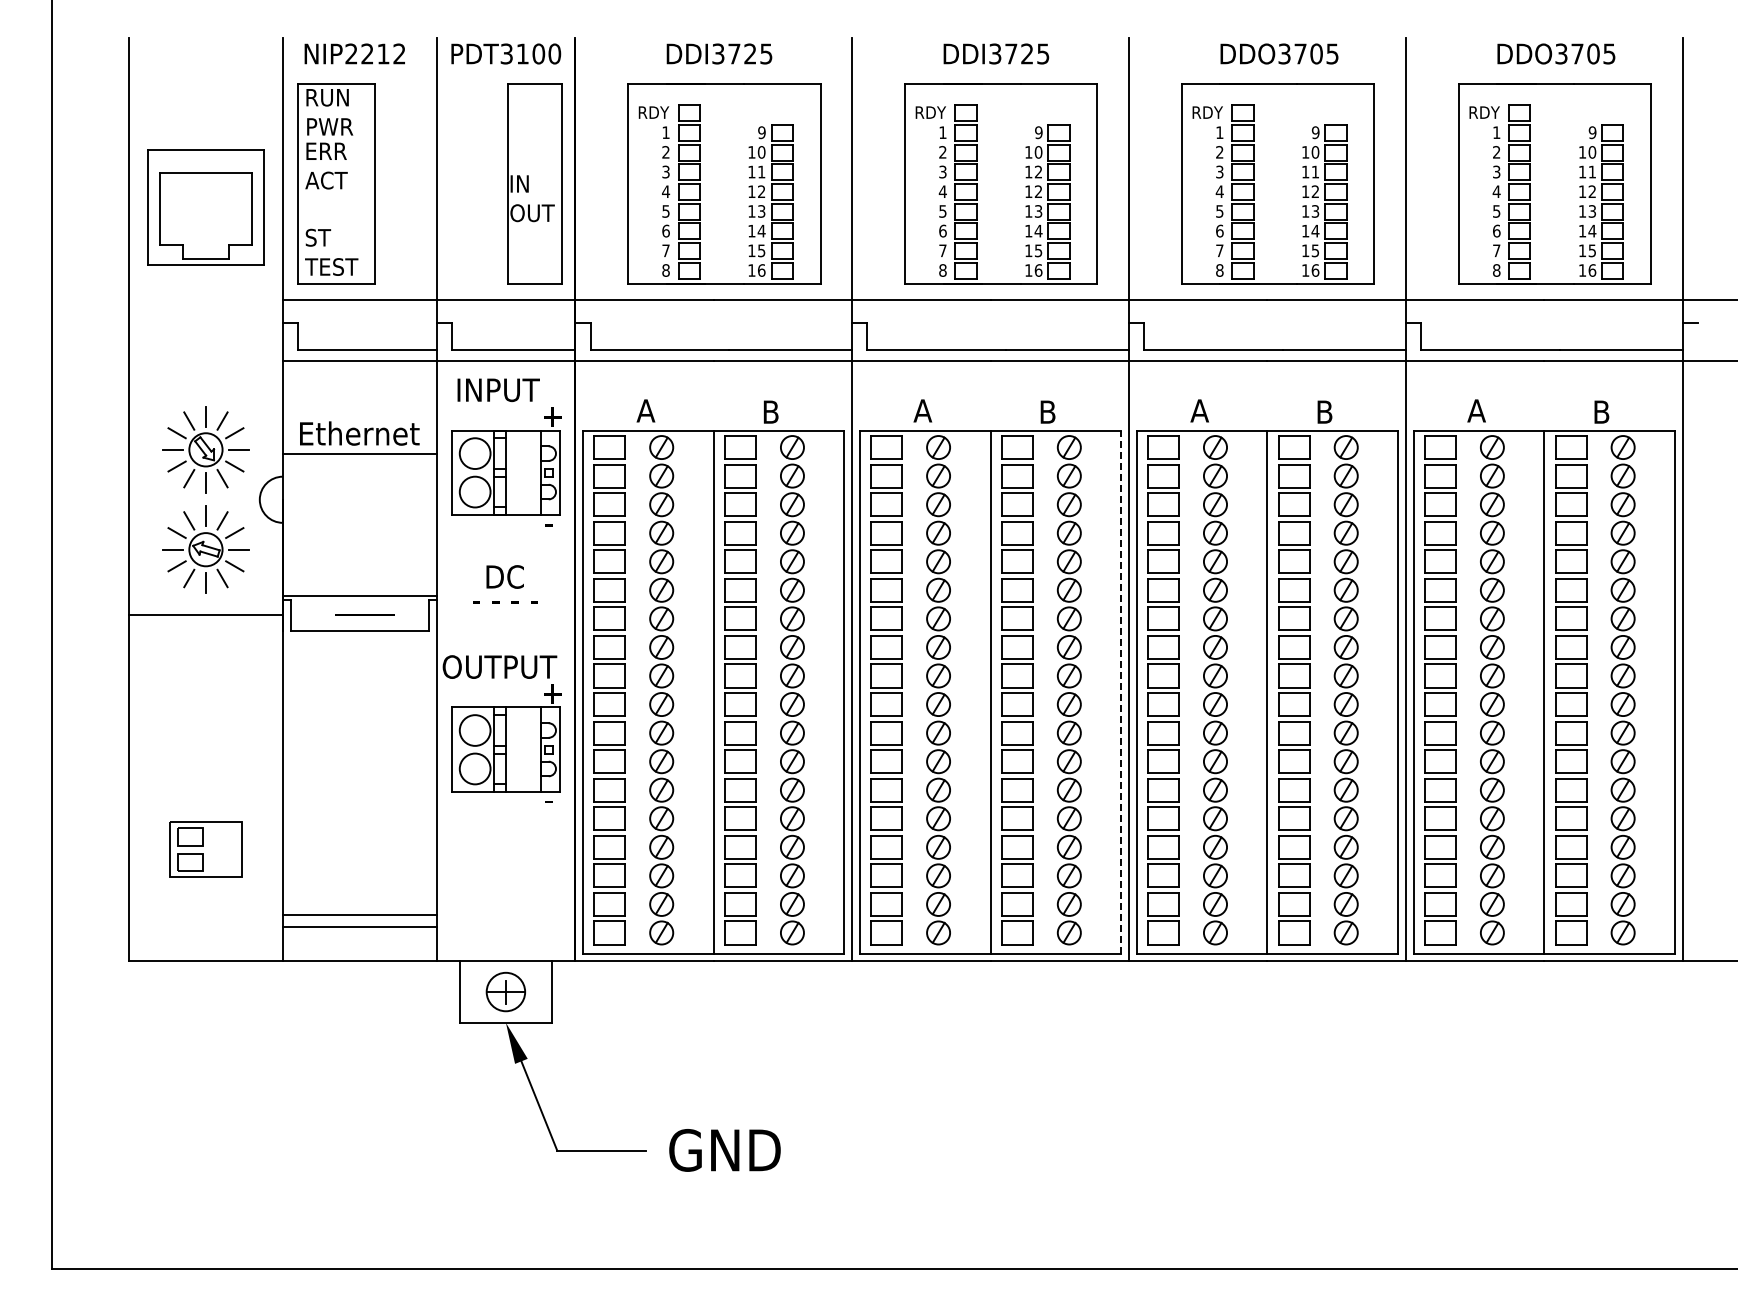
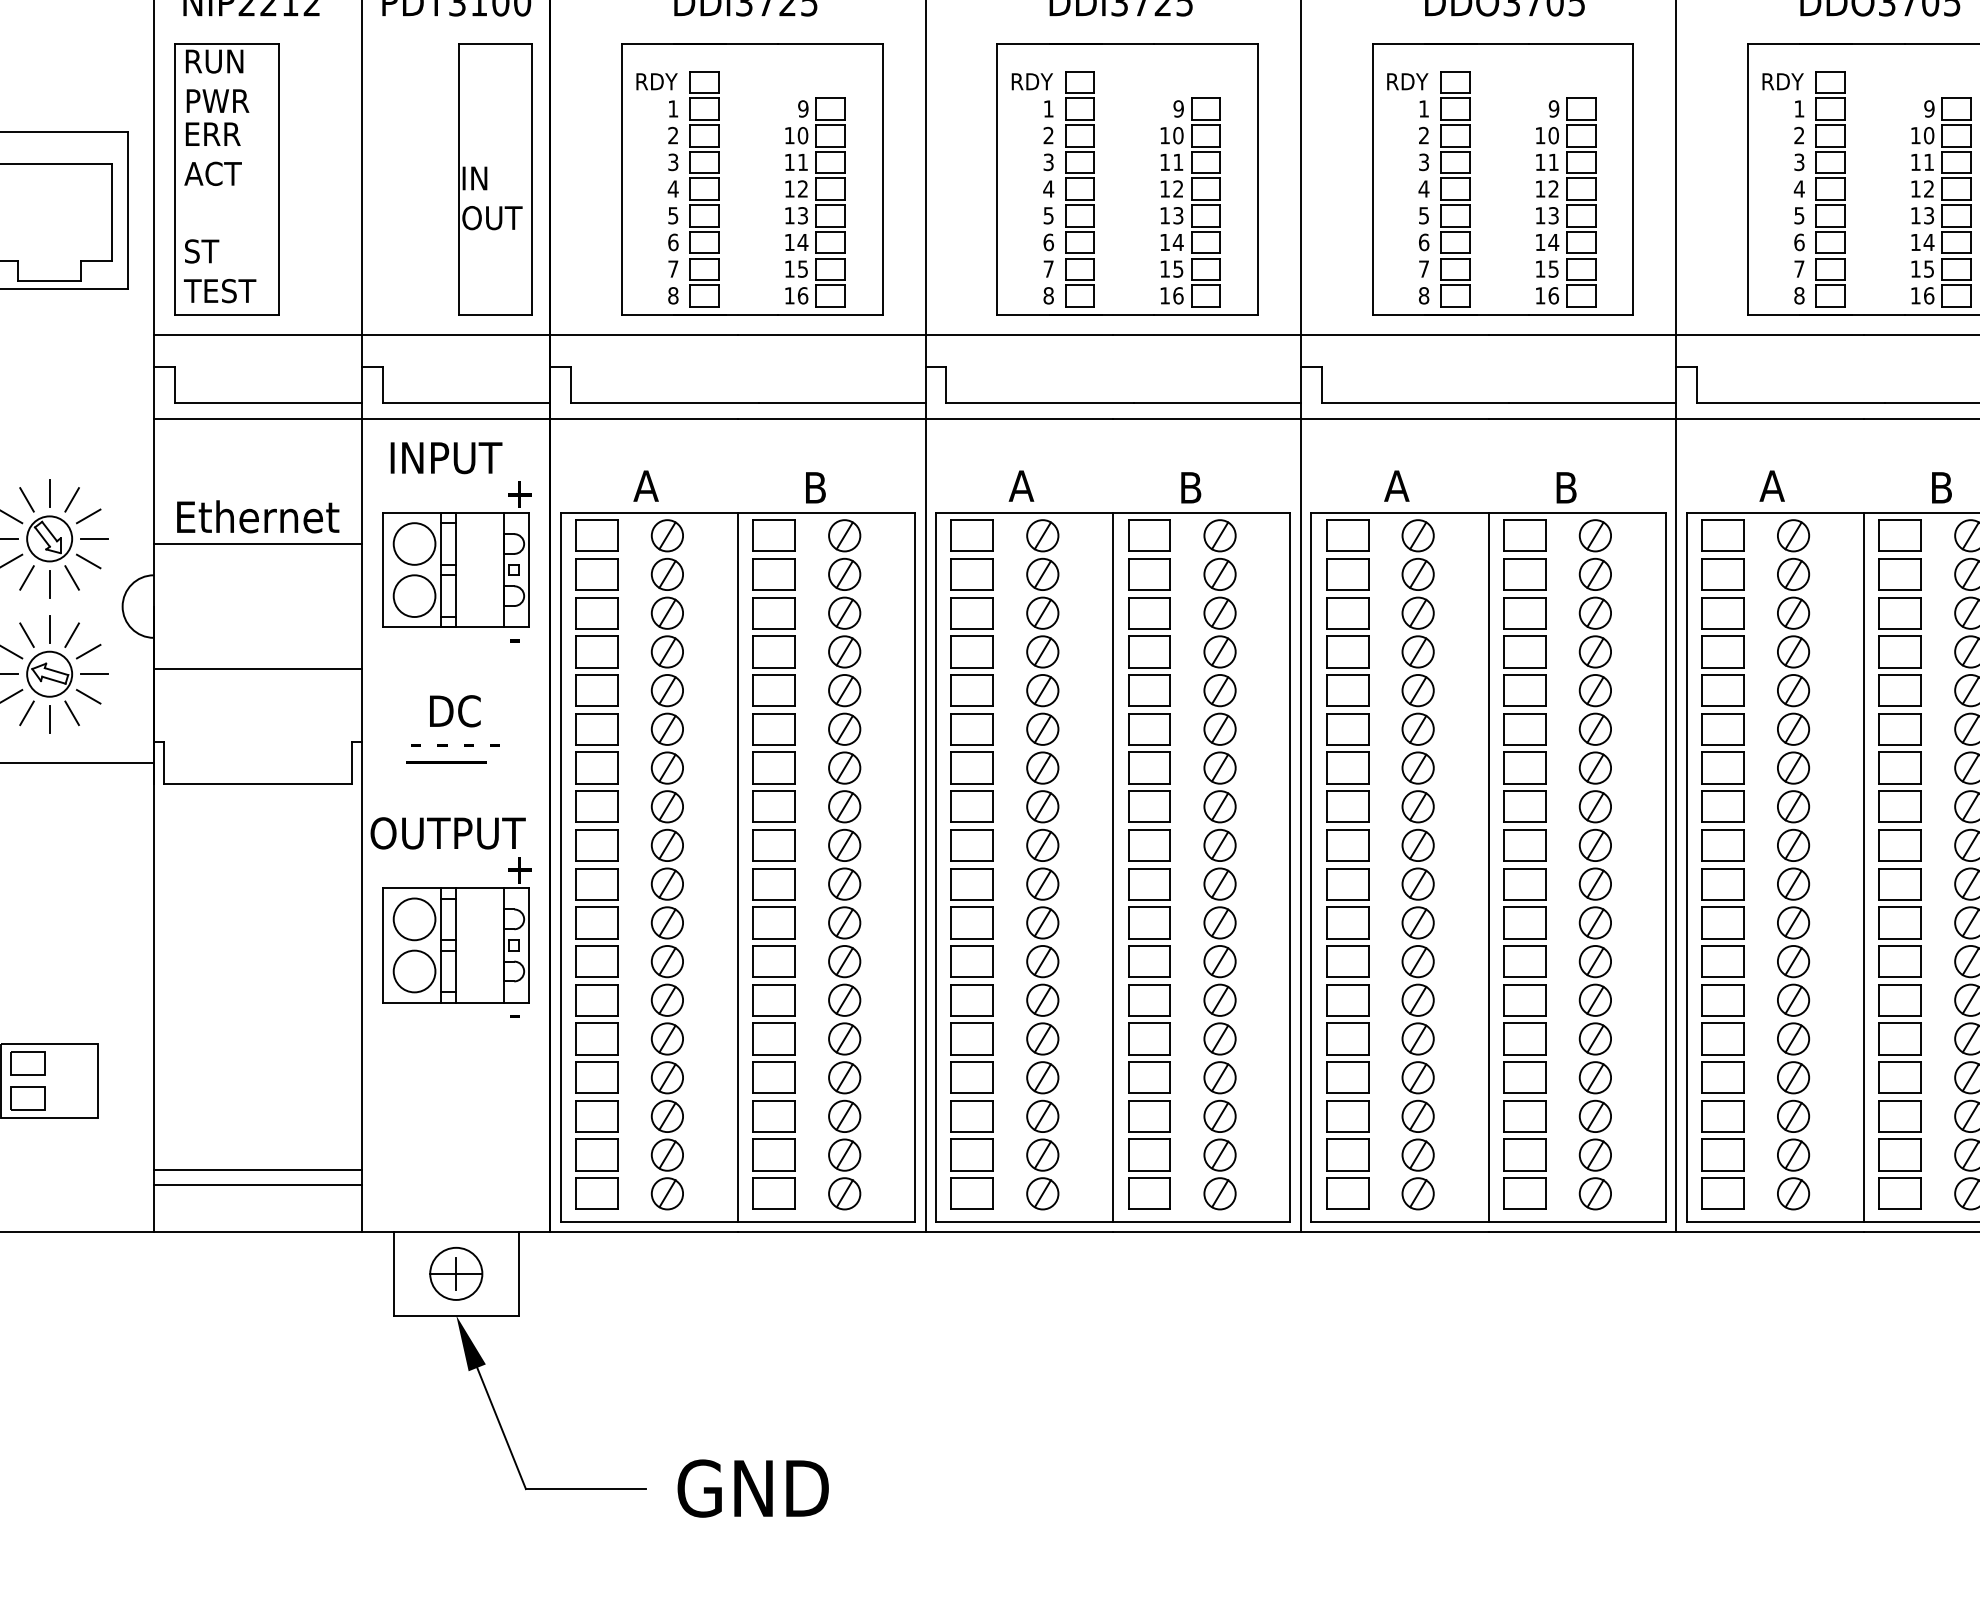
text: (1038, 171) -> (1178, 161), 12 -> 11
line: (359, 595) -> (257, 668), moved
text: (364, 614) -> (446, 762), moved
line: (1121, 692) -> (1290, 867), dashed -> solid

